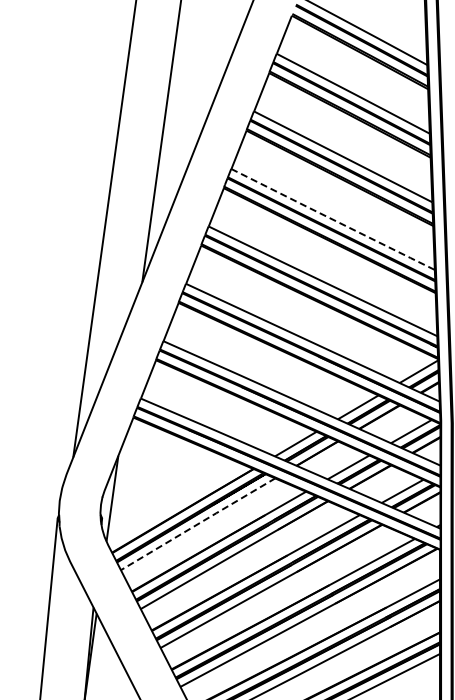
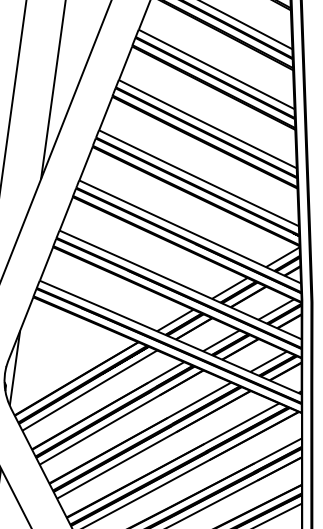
line: (333, 219) -> (208, 124), dashed -> solid
line: (199, 523) -> (91, 389), dashed -> solid

